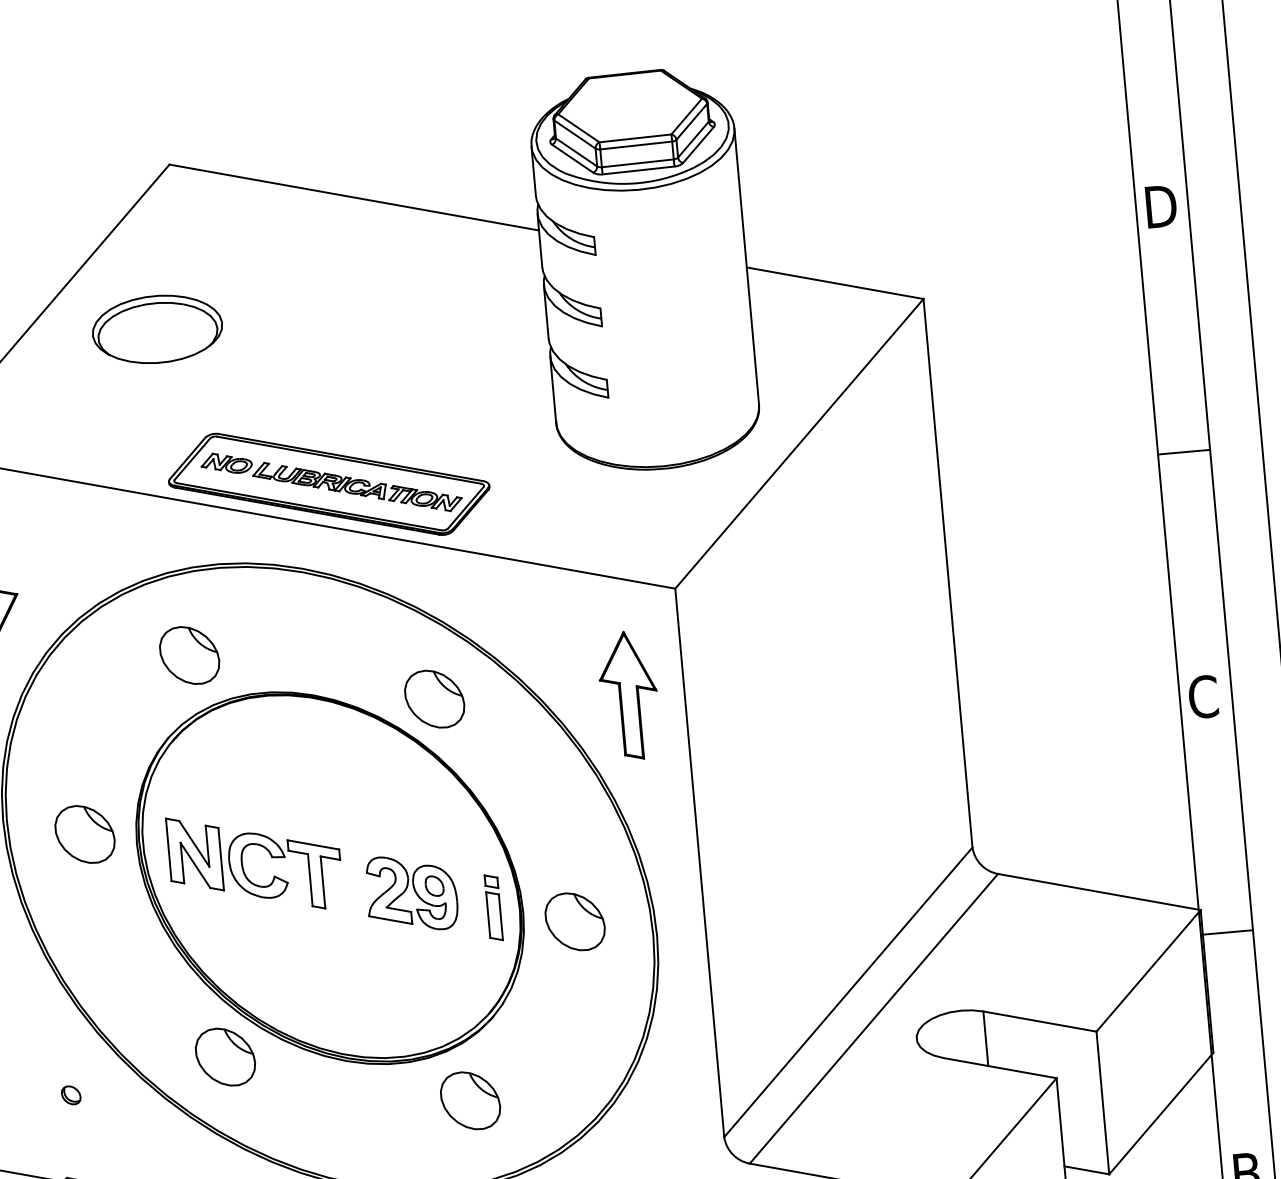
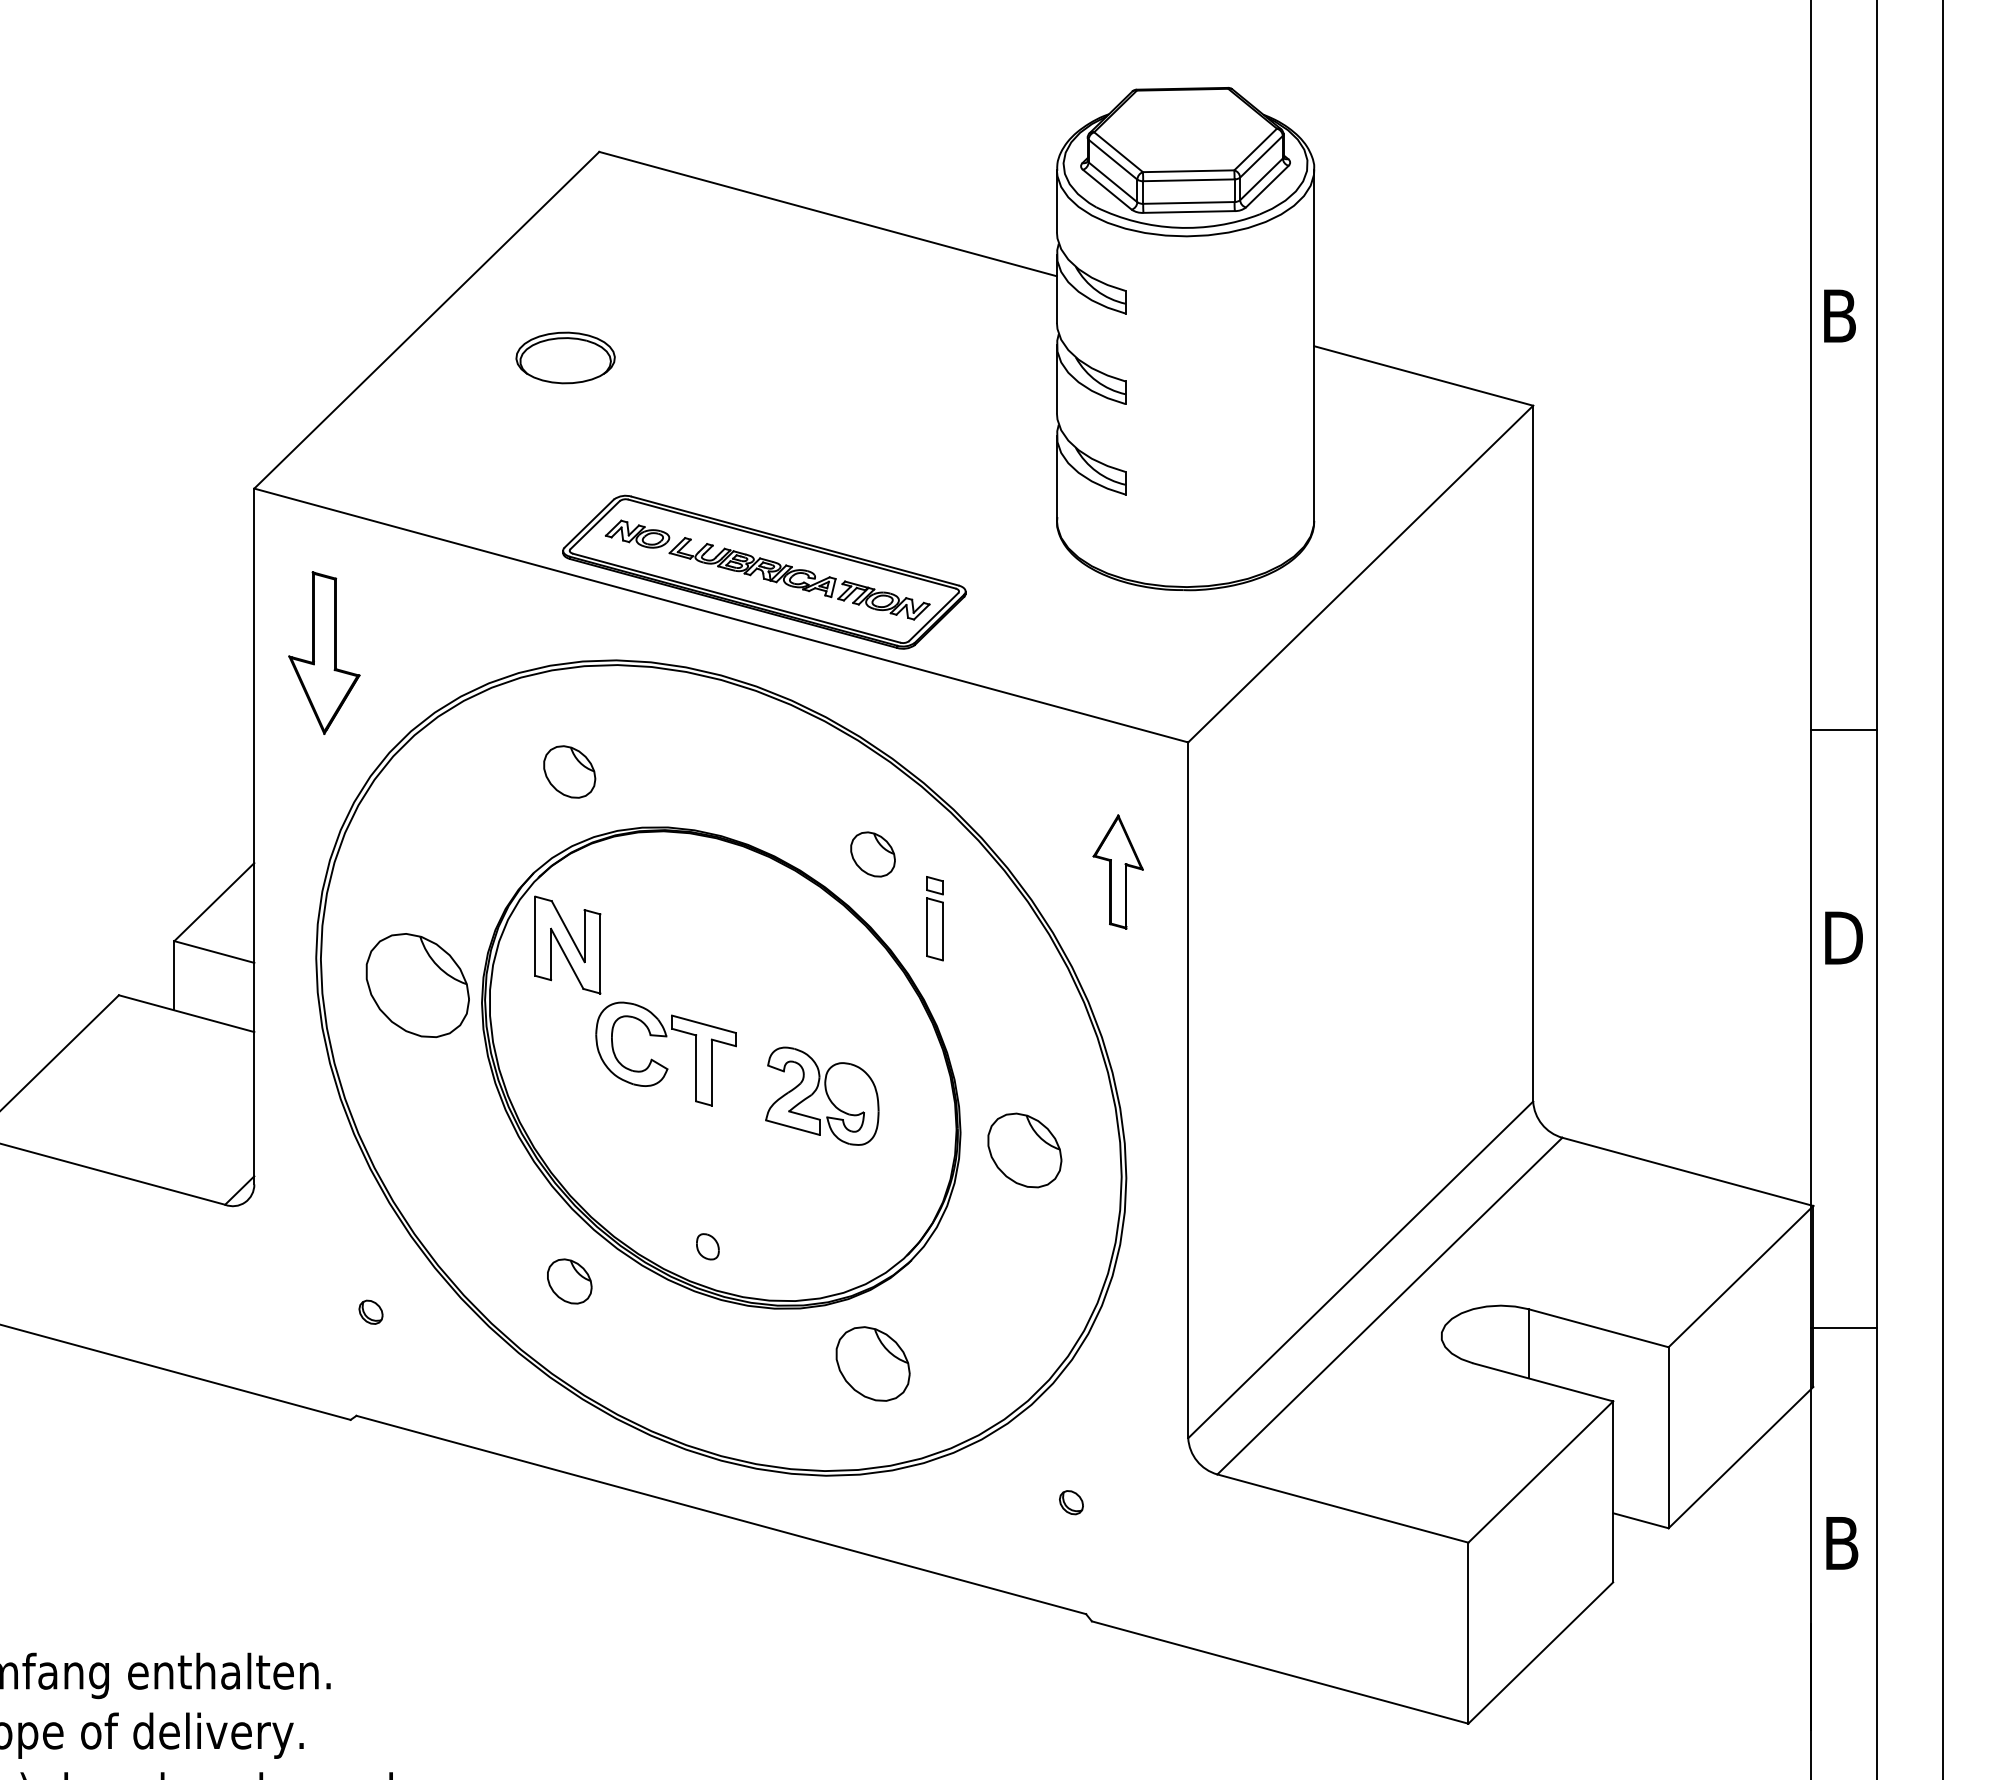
text: (1163, 205) -> (1845, 315), D -> B
part: (157, 329) -> (565, 357), size x0.6
line: (1183, 451) -> (1843, 729), moved
part: (189, 655) -> (569, 771), size x0.7
part: (629, 695) -> (1118, 871), size x0.7
text: (1204, 696) -> (1842, 937), C -> D
part: (434, 699) -> (872, 854), size x0.6
part: (84, 834) -> (417, 985), size x1.4
part: (194, 854) -> (567, 944), moved
part: (434, 885) -> (707, 1246), moved
part: (493, 907) -> (934, 918), moved
line: (1226, 932) -> (1843, 1328), moved
part: (225, 1057) -> (569, 1281), size x0.6

